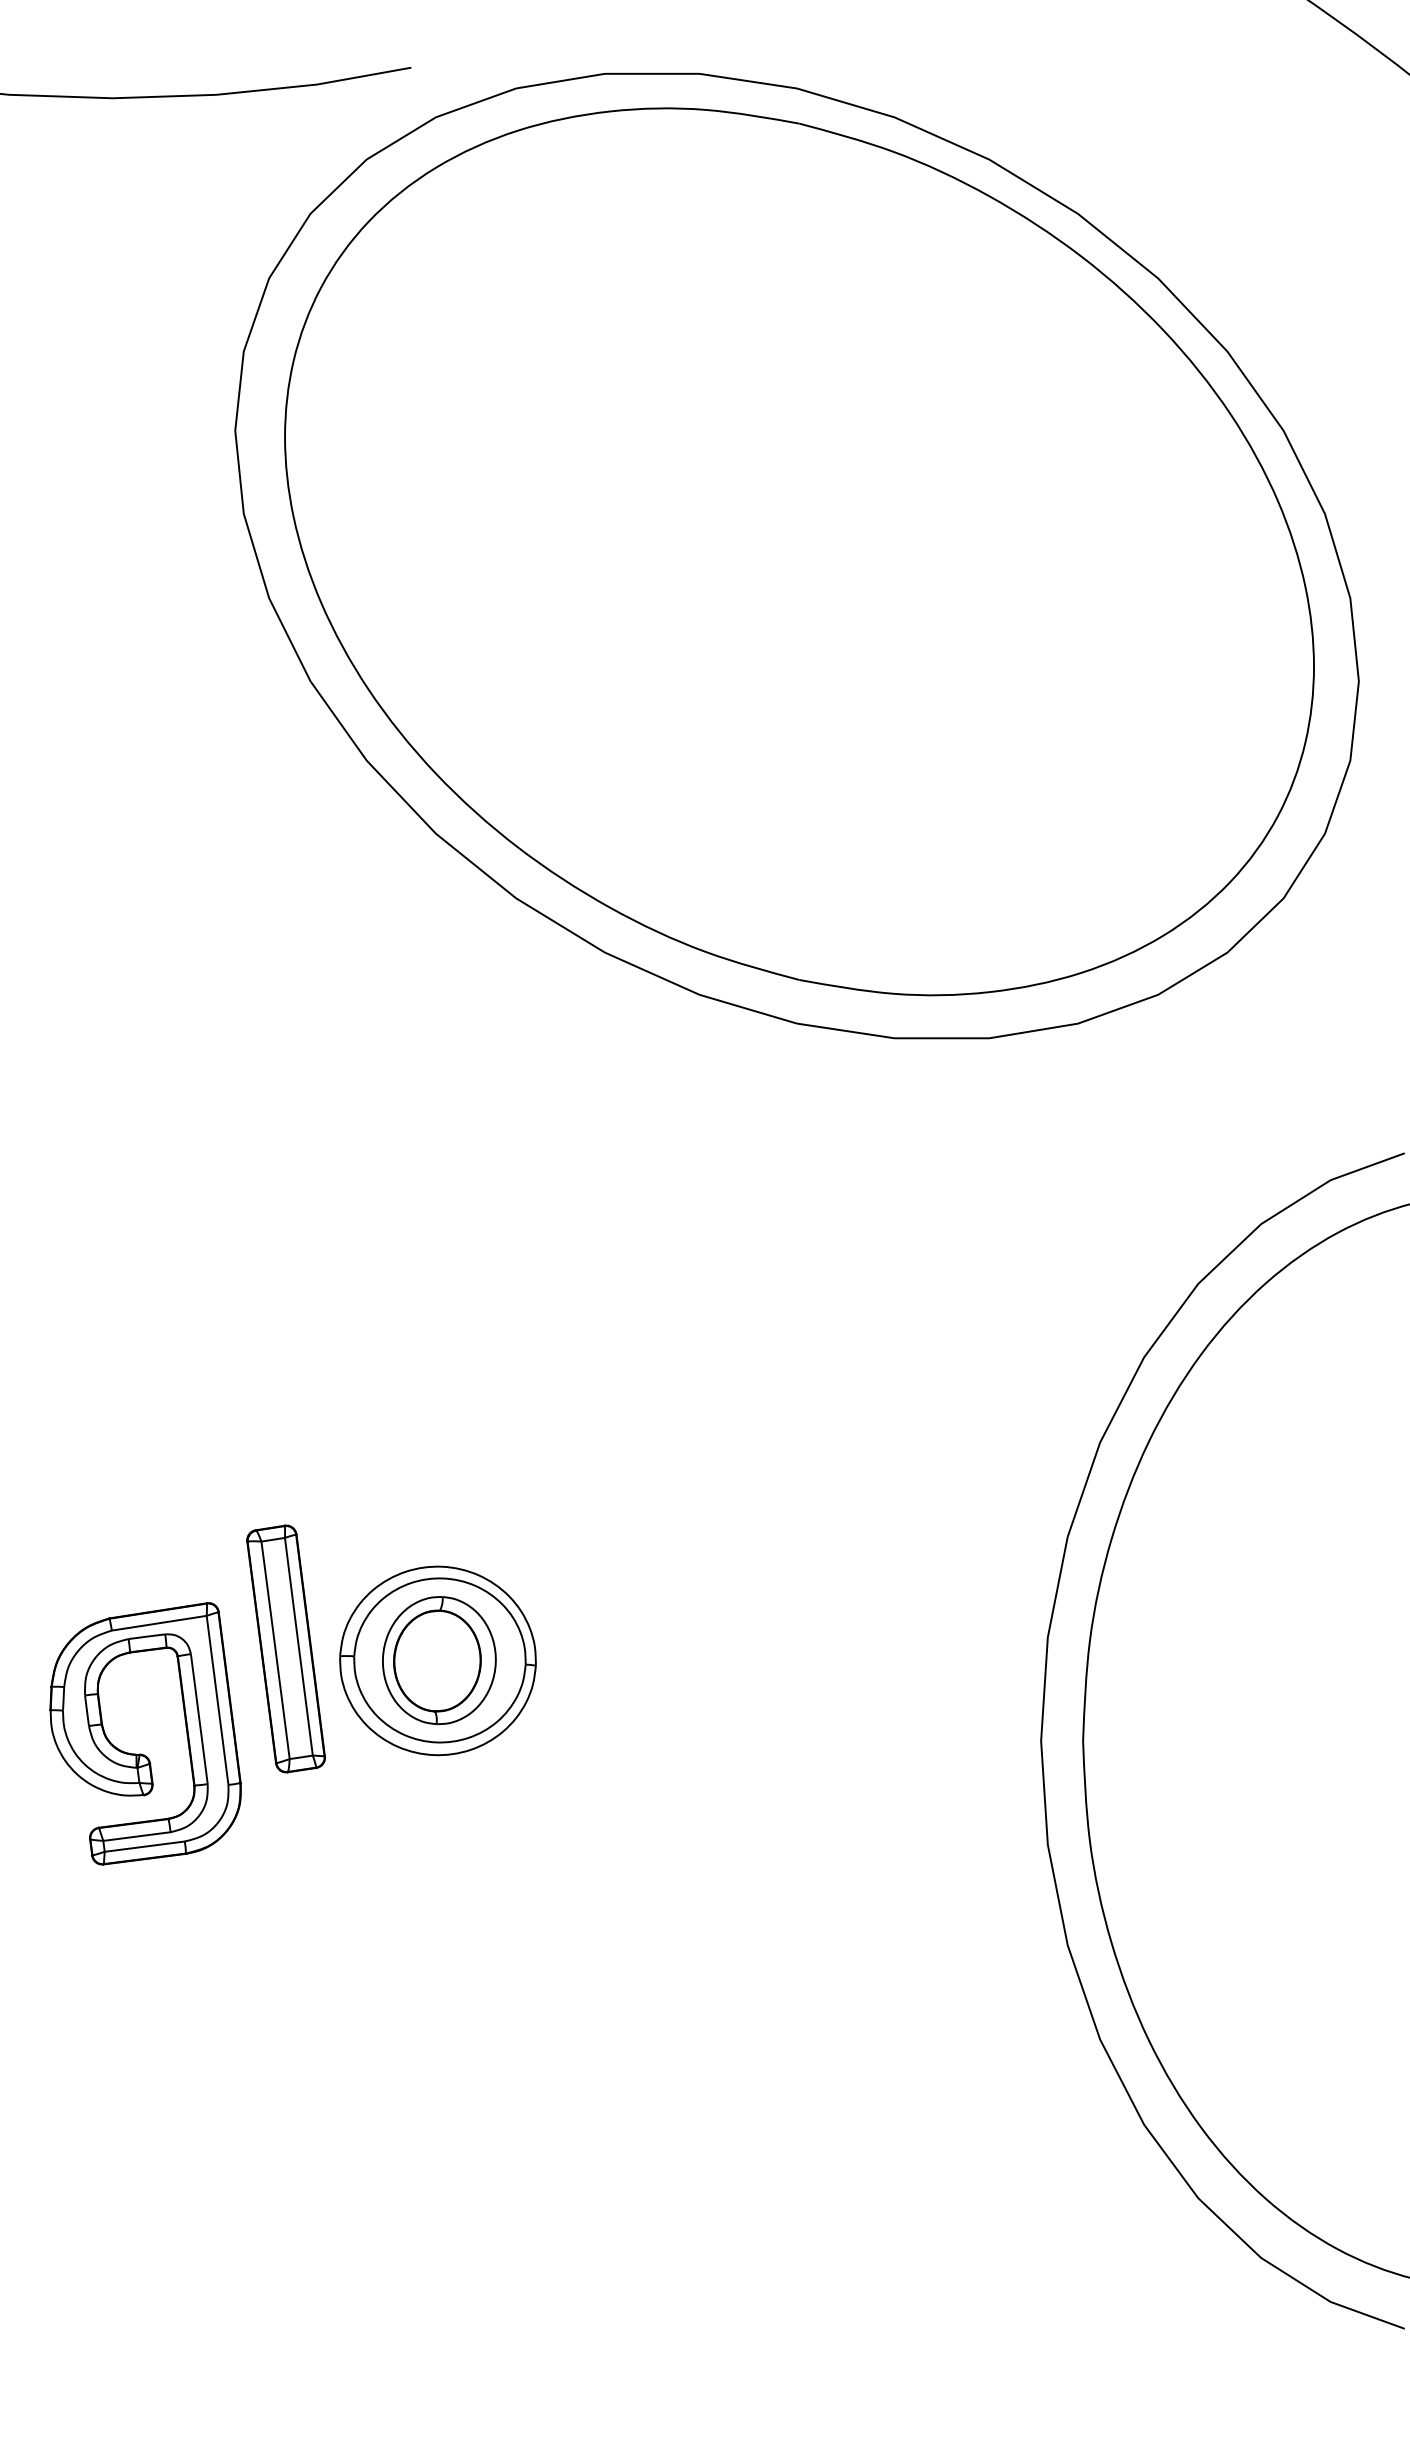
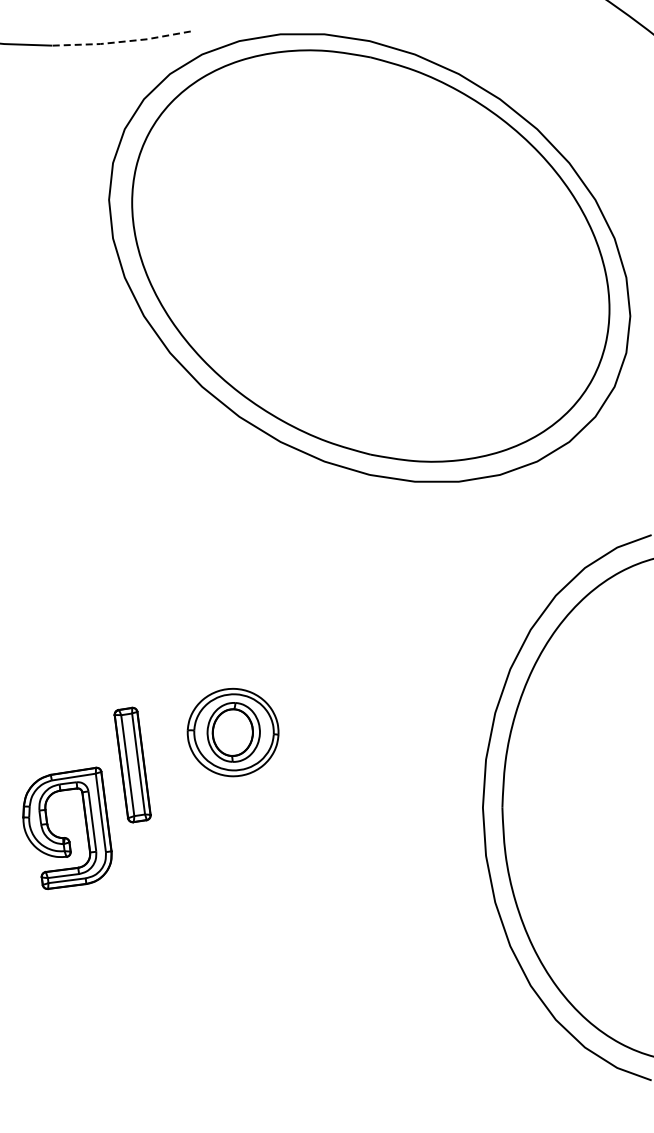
line: (262, 89) -> (121, 41), solid -> dashed
part: (436, 1660) -> (232, 732), moved
part: (145, 1753) -> (67, 837), moved

